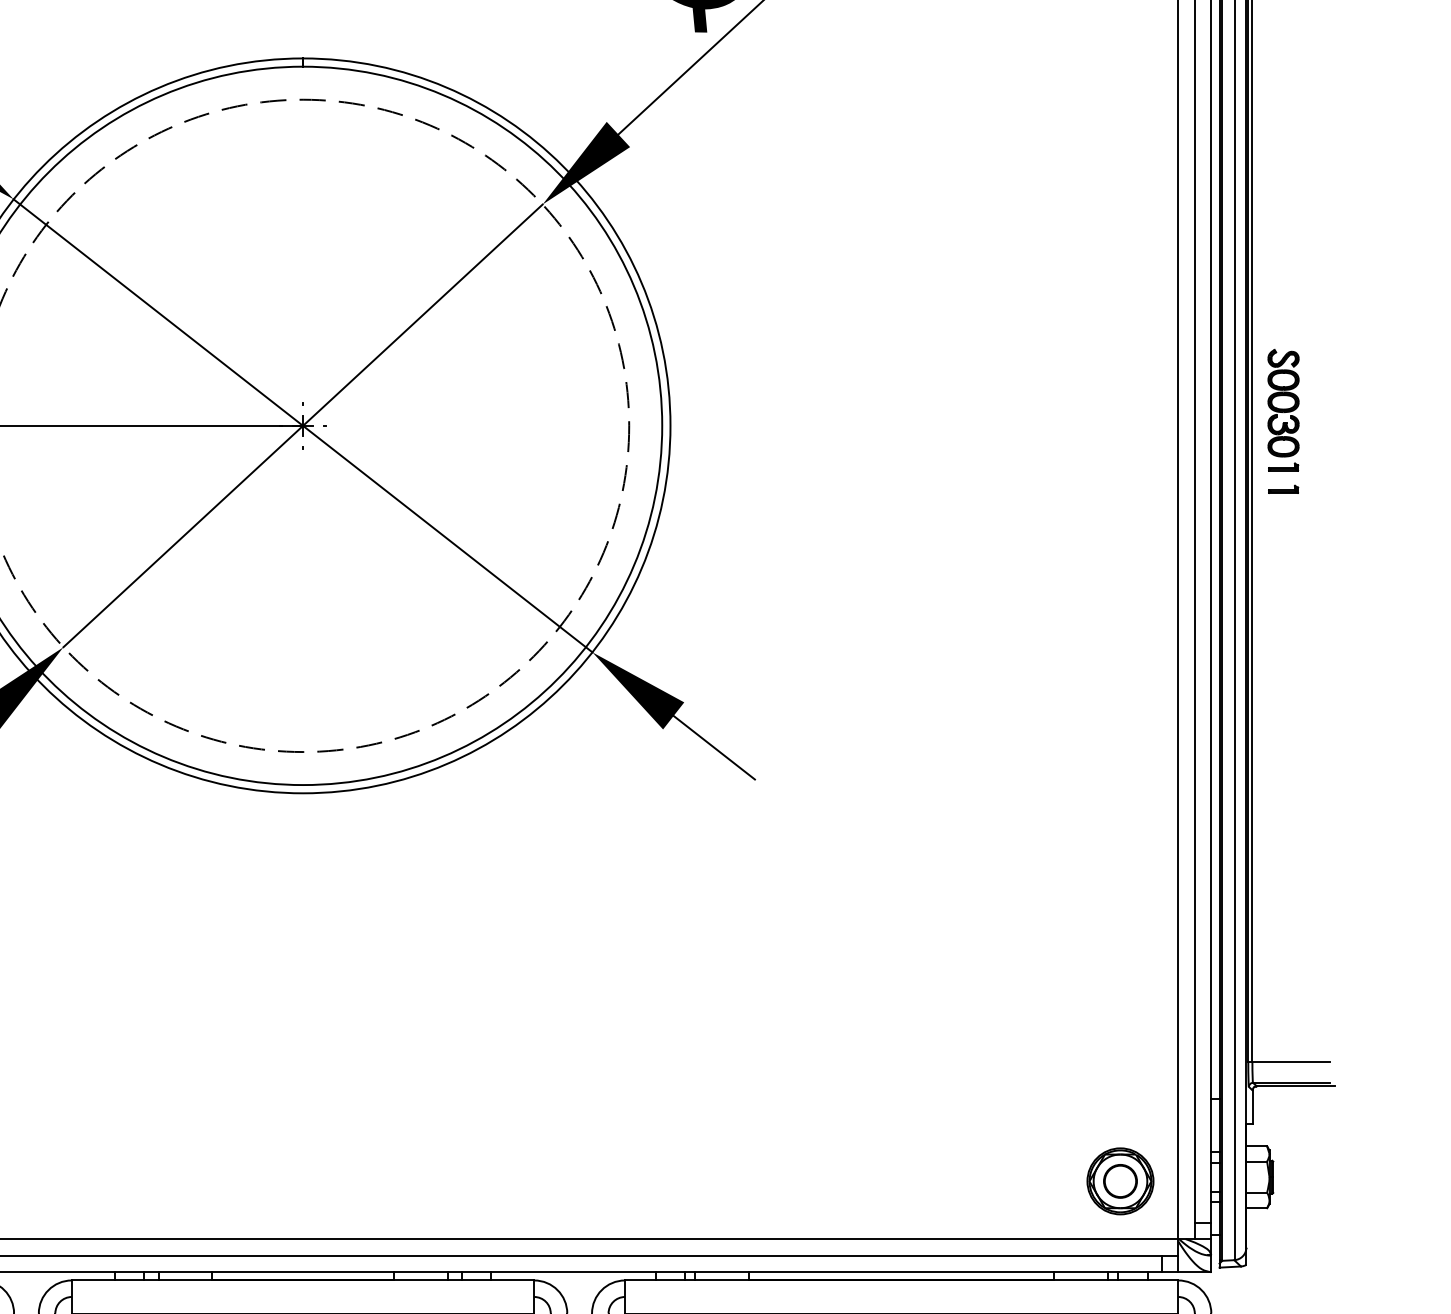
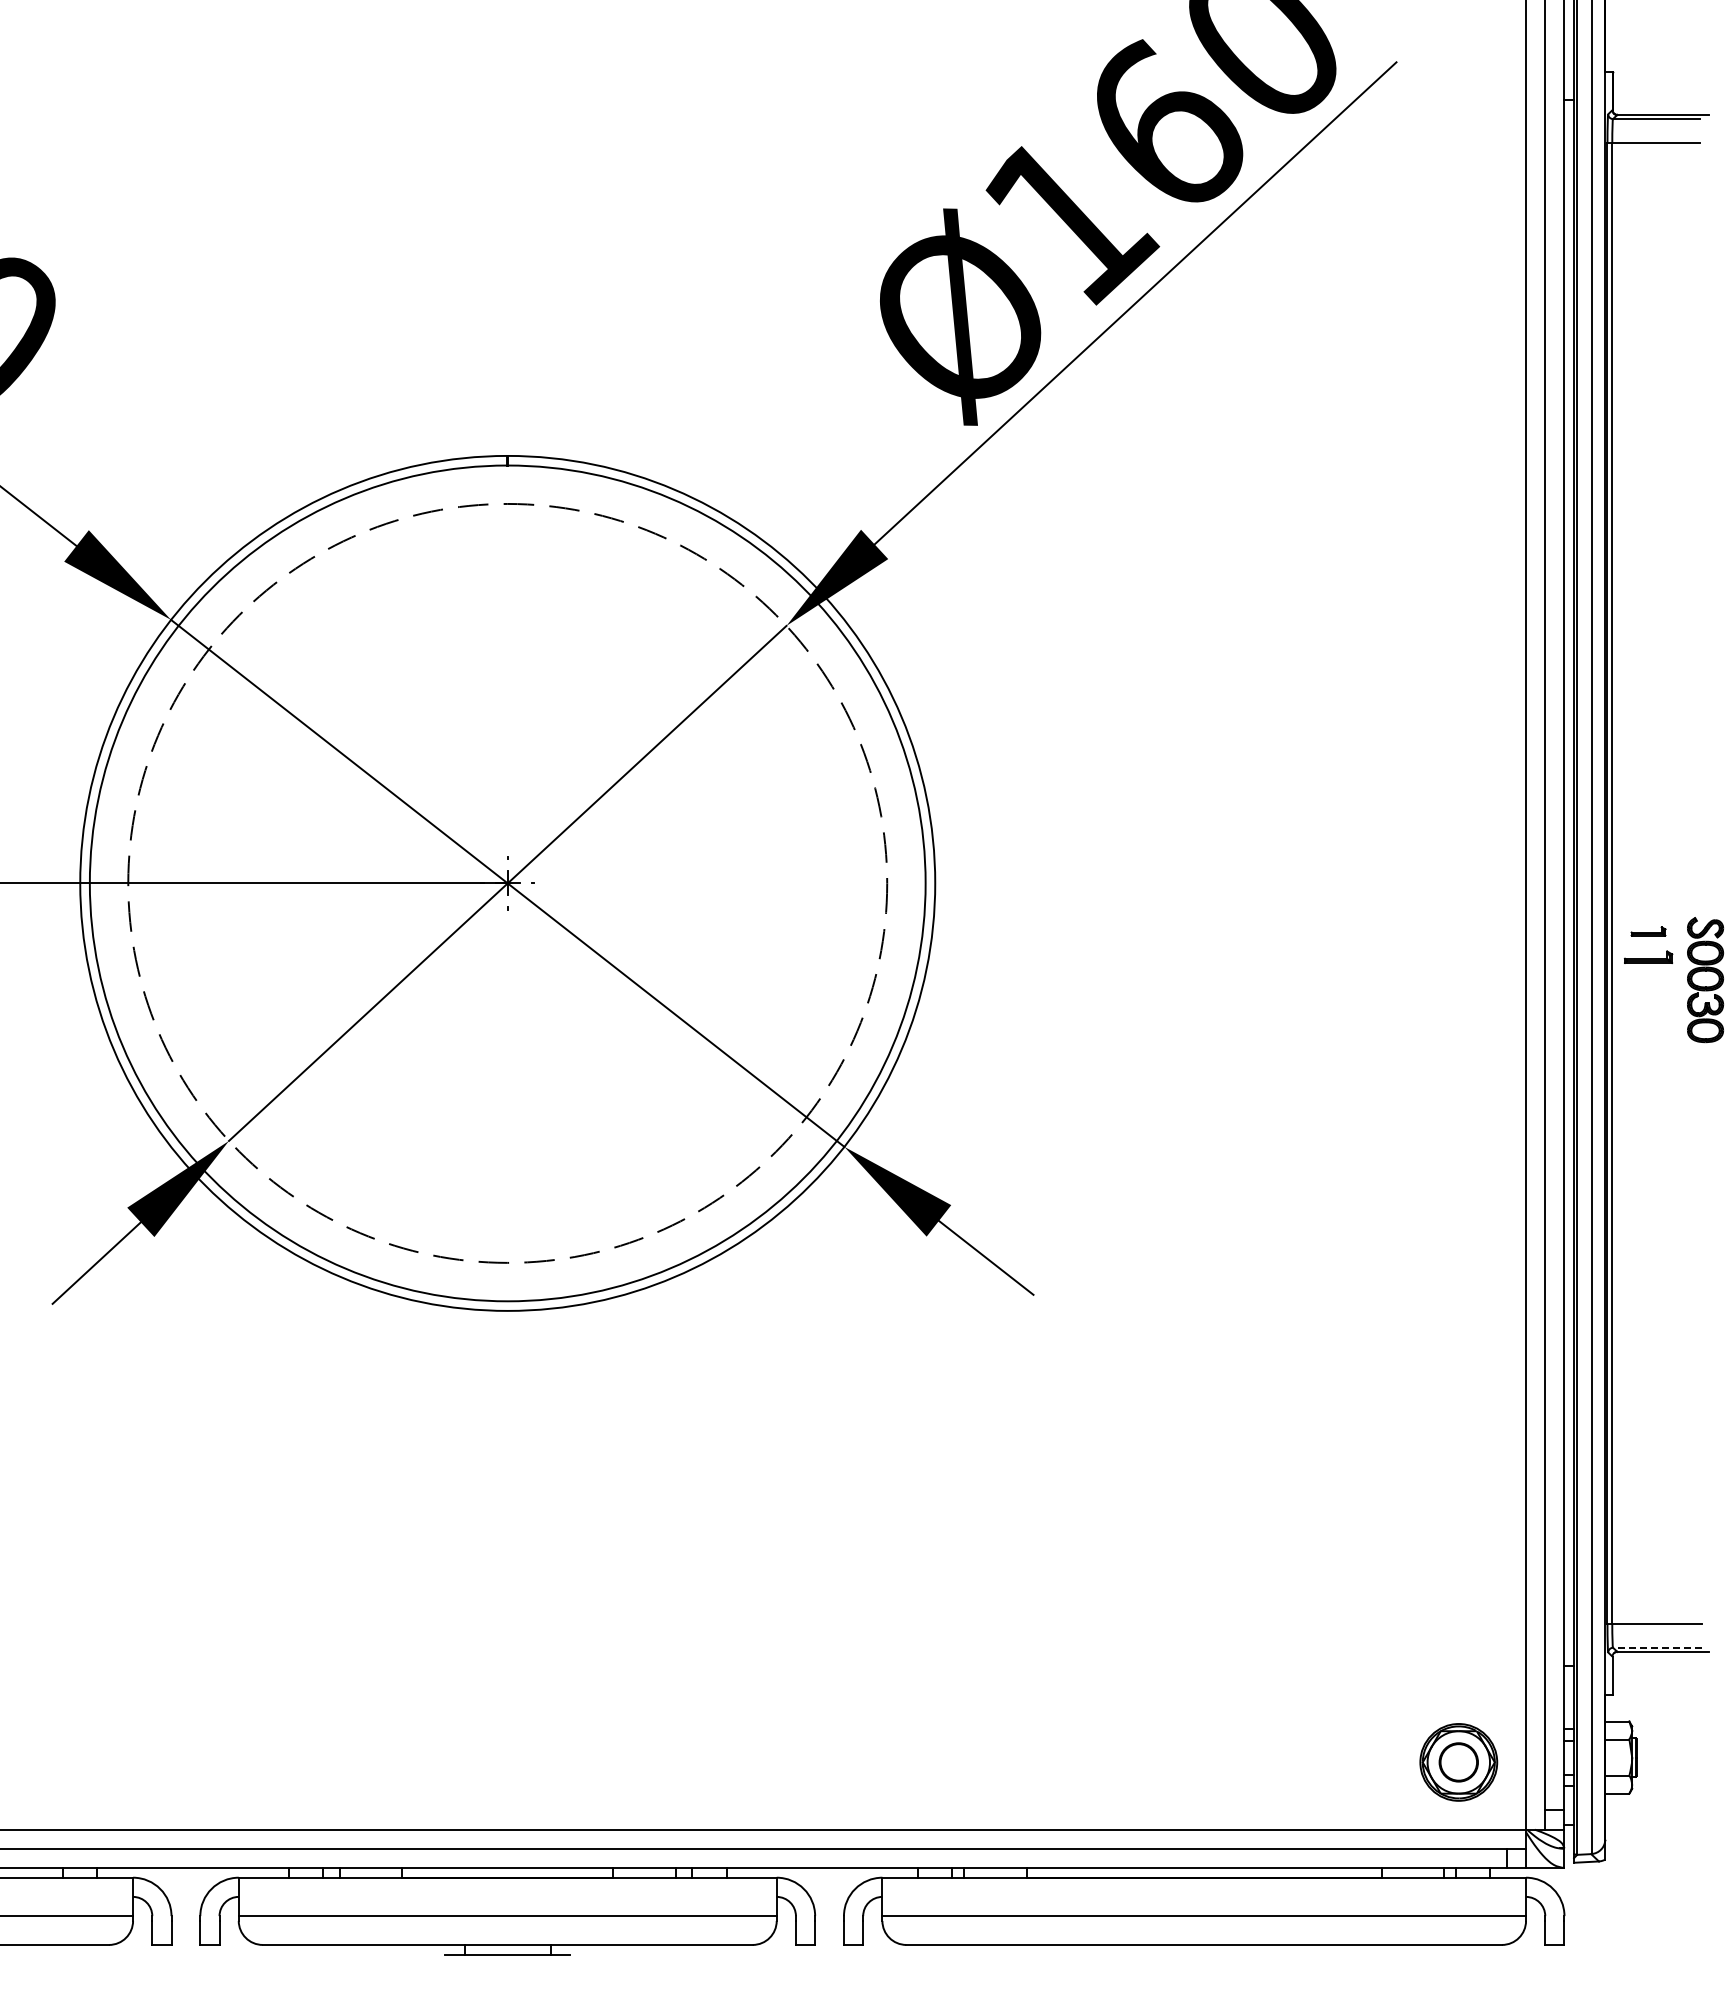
part: (1283, 403) -> (1705, 980), moved
part: (1283, 489) -> (1648, 957), size x1.4
line: (1291, 1082) -> (1657, 1647), solid -> dashed

